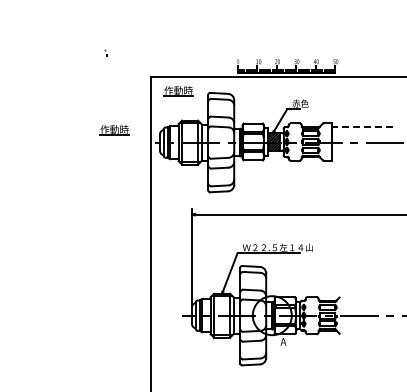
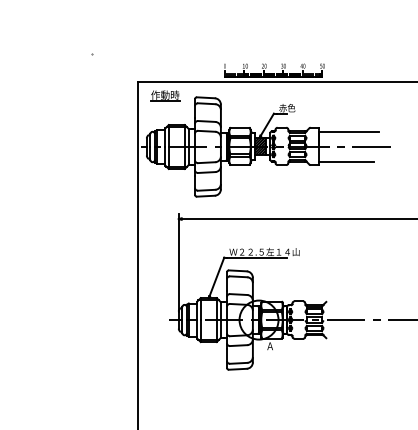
line: (361, 127) -> (348, 131), dashed -> solid
part: (114, 130) -> (101, 134), removed
line: (359, 158) -> (346, 162), added

